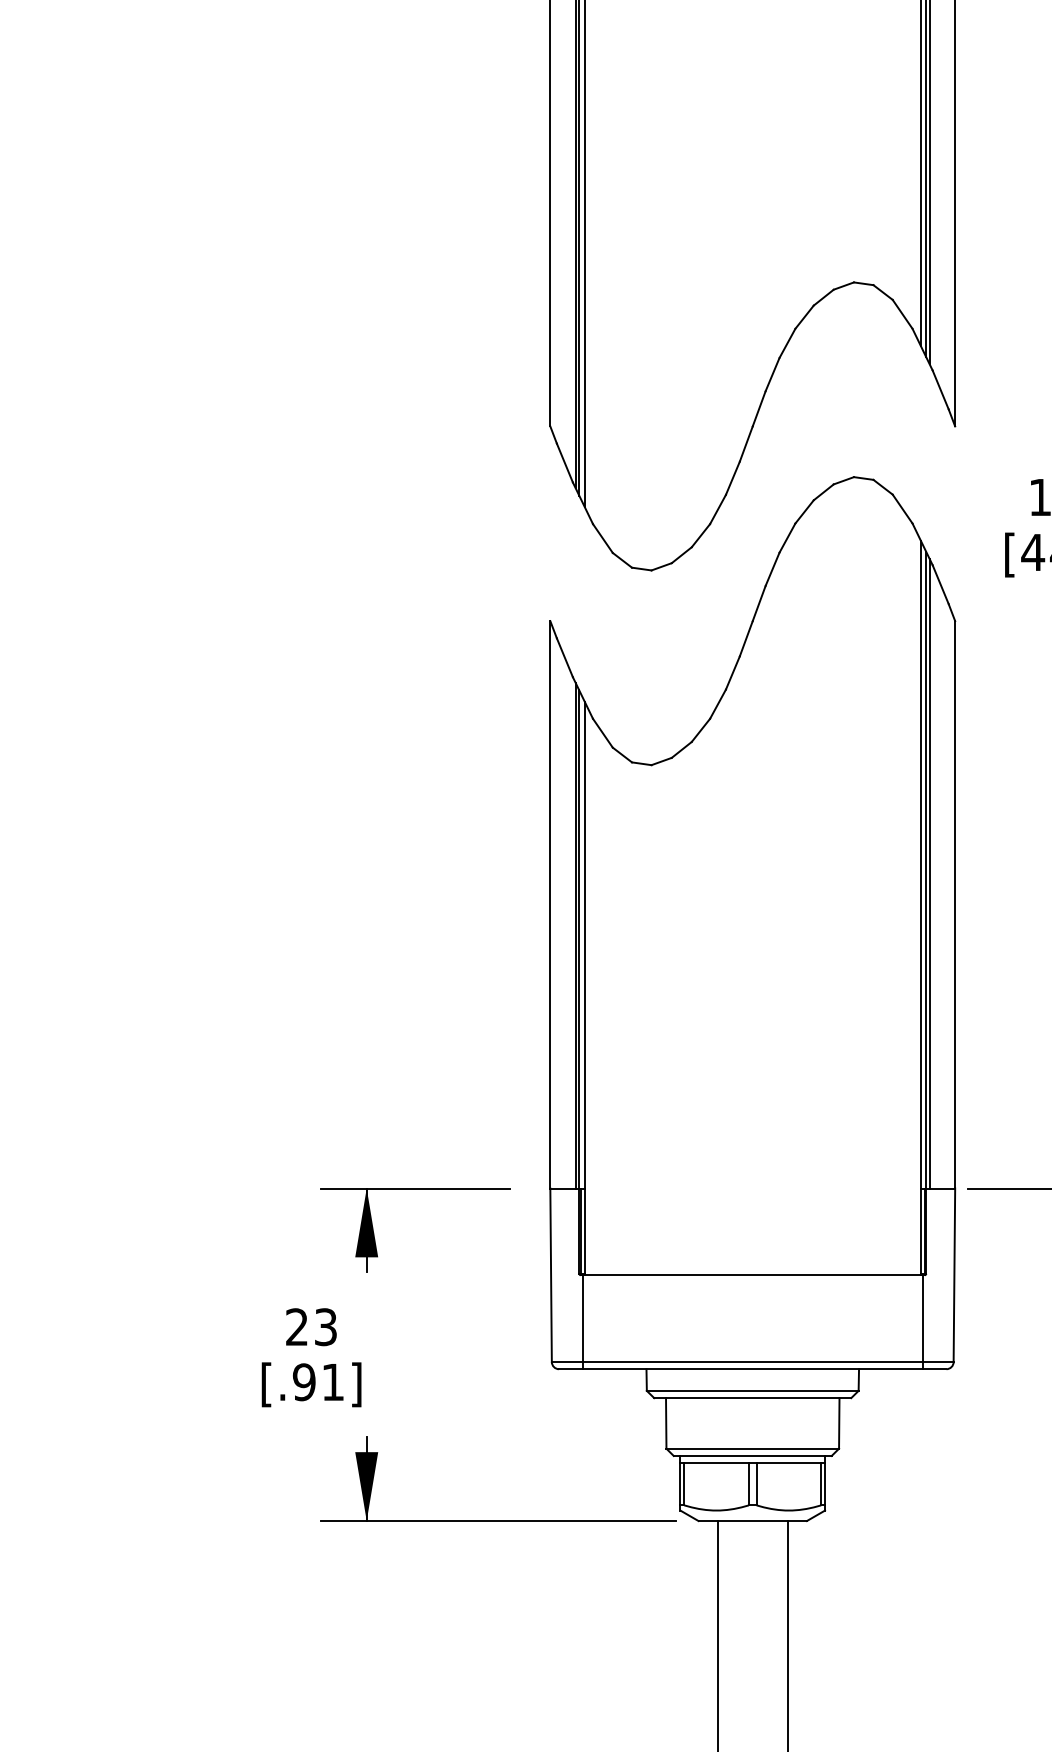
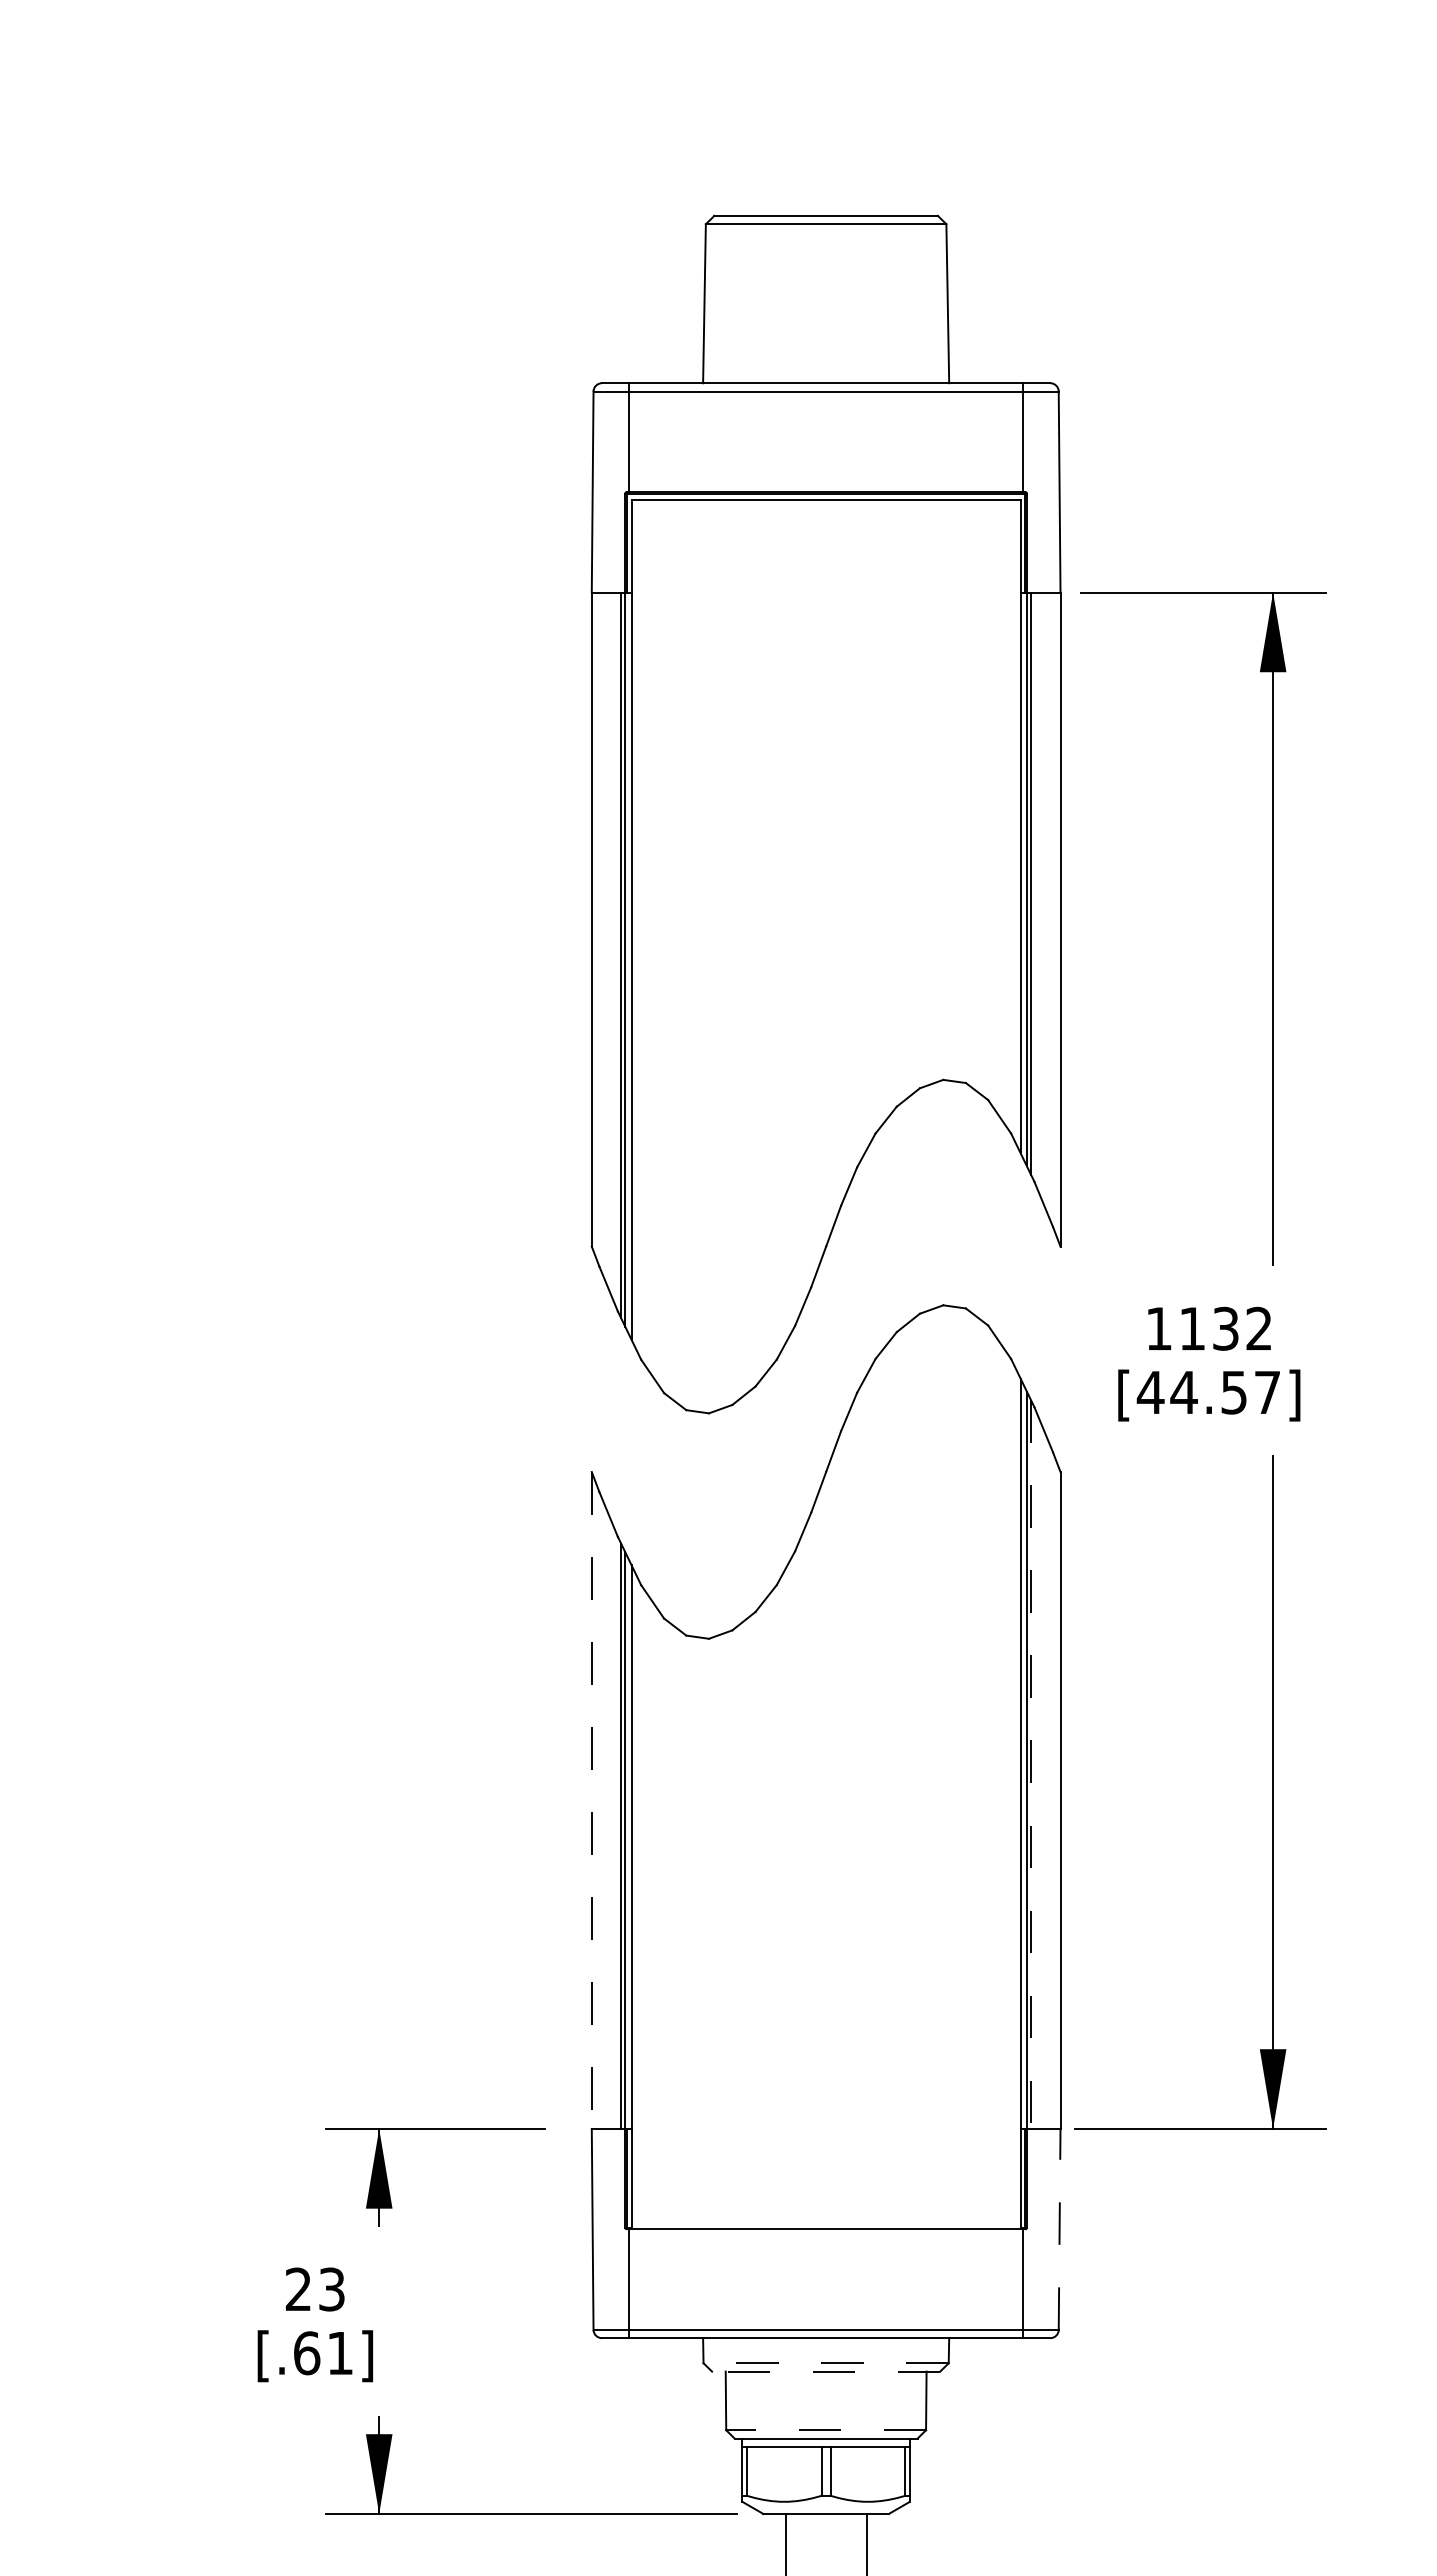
line: (930, 874) -> (1031, 1765), solid -> dashed
line: (550, 904) -> (591, 1800), solid -> dashed
line: (954, 1274) -> (1059, 2228), solid -> dashed
text: (303, 1382) -> (306, 2353), [.91] -> [.61]
line: (753, 1391) -> (826, 2363), solid -> dashed
line: (752, 1398) -> (825, 2371), solid -> dashed
line: (753, 1448) -> (826, 2430), solid -> dashed

